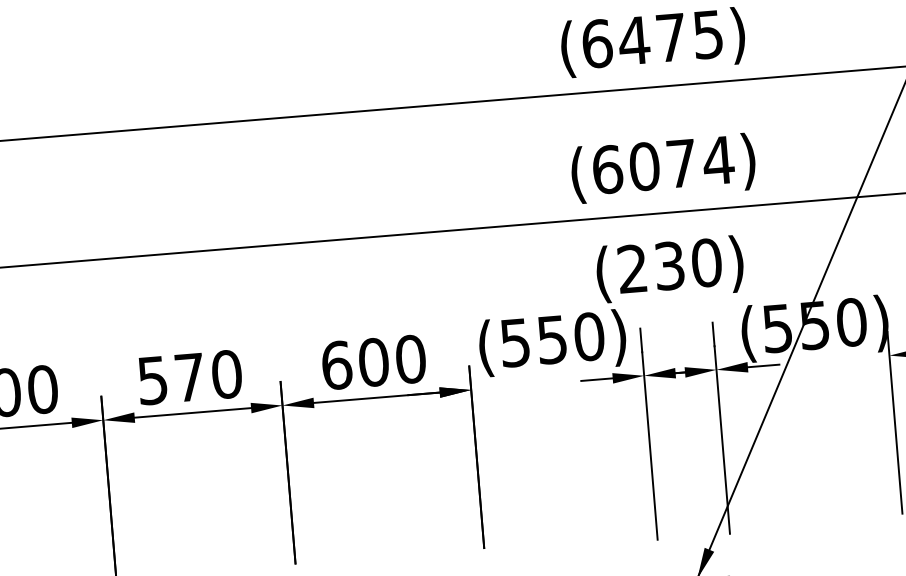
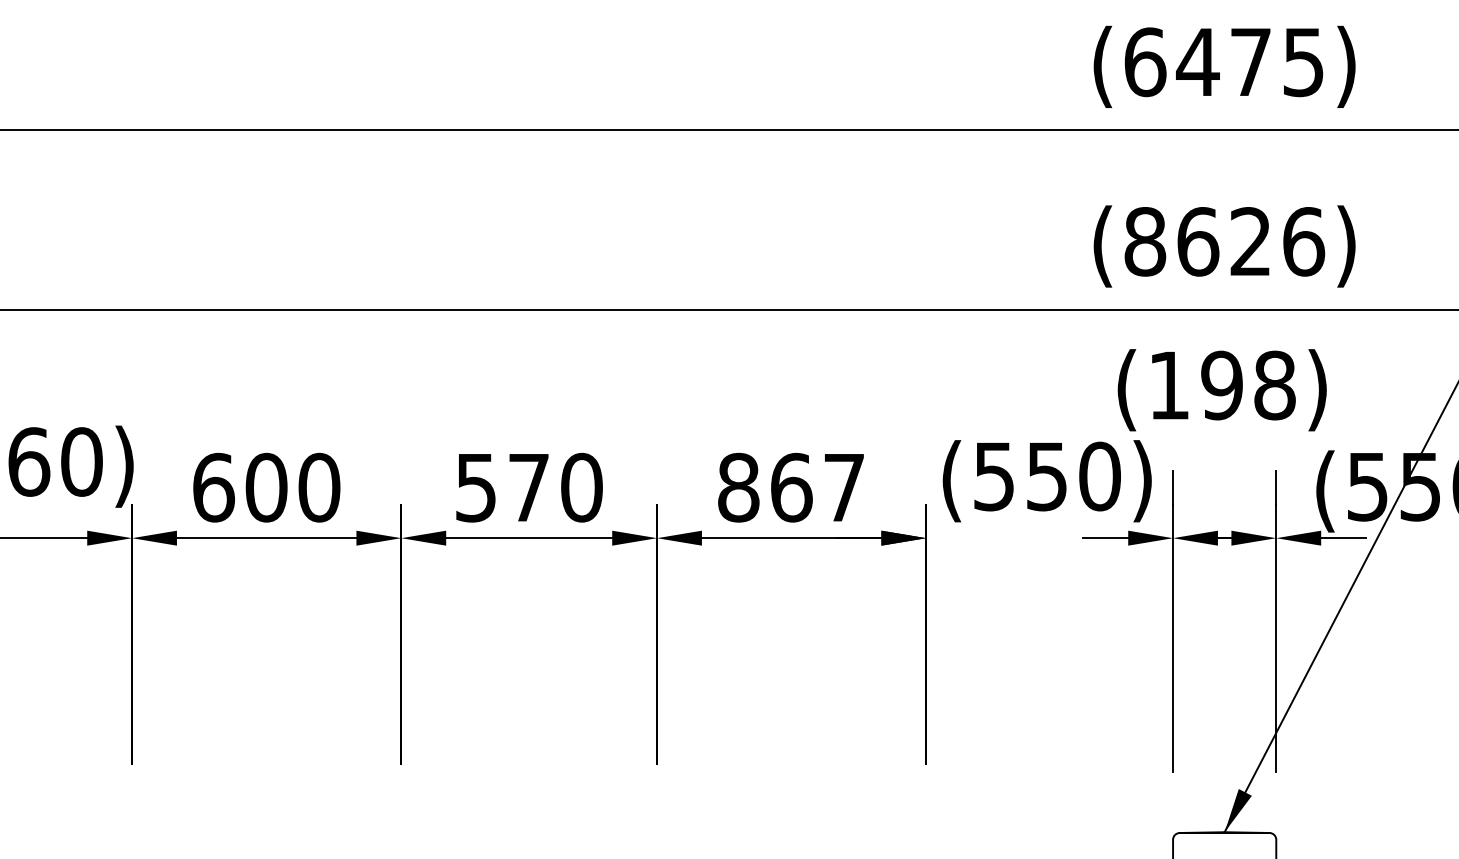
text: (663, 164) -> (1224, 241), (6074) -> (8626)
text: (670, 265) -> (1222, 385), (230) -> (198)
text: (373, 362) -> (791, 487), 600 -> 867

